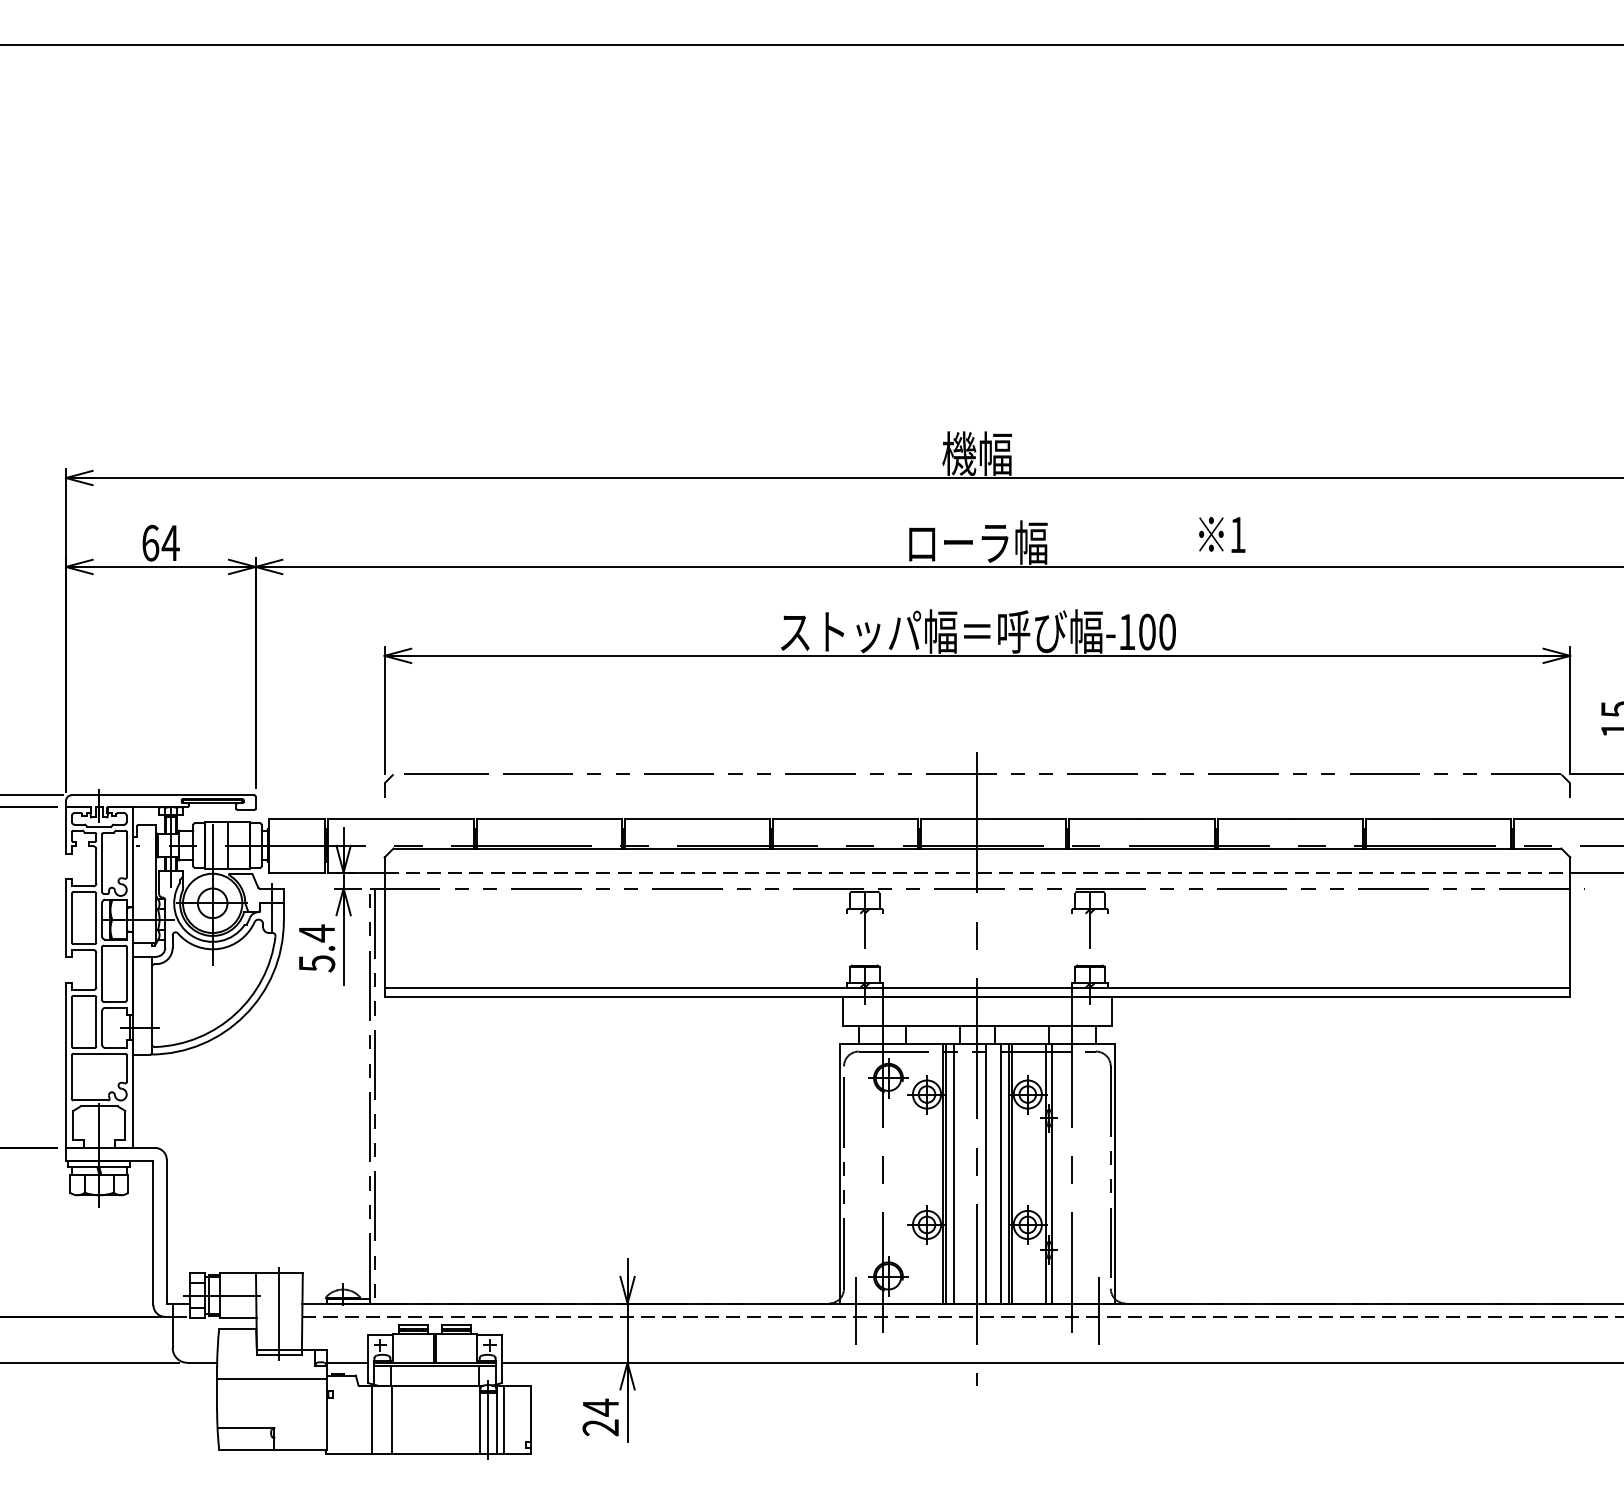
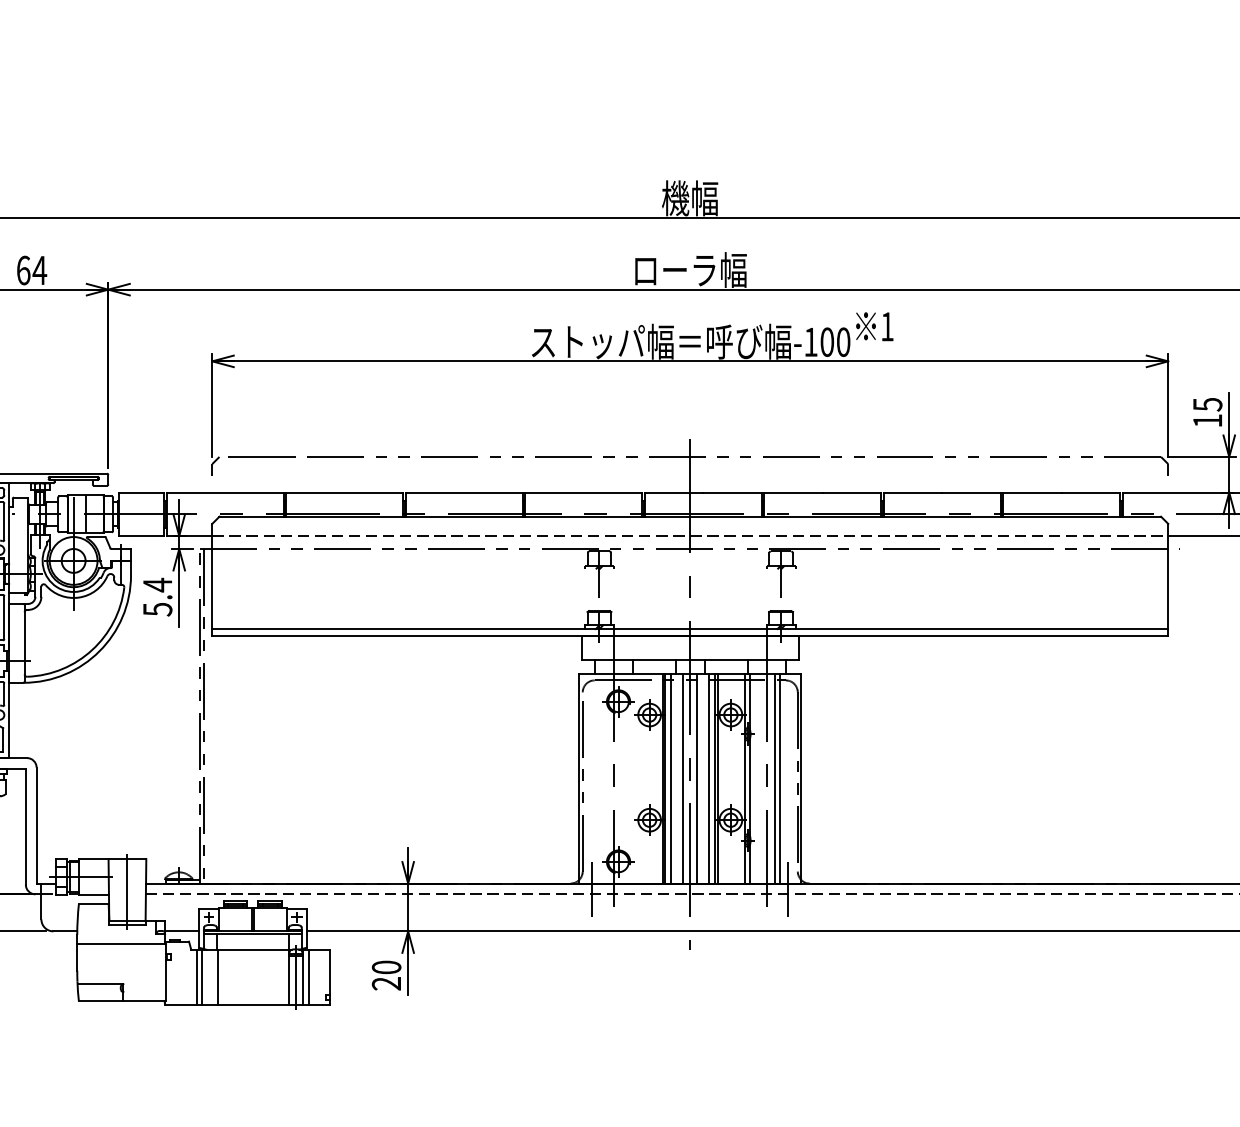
text: (1222, 534) -> (874, 326), moved
line: (968, 1173) -> (683, 778), added
line: (1082, 1173) -> (774, 778), added
line: (1088, 1173) -> (779, 778), added
text: (600, 1407) -> (386, 967), 24 -> 20
line: (365, 1419) -> (196, 977), added

